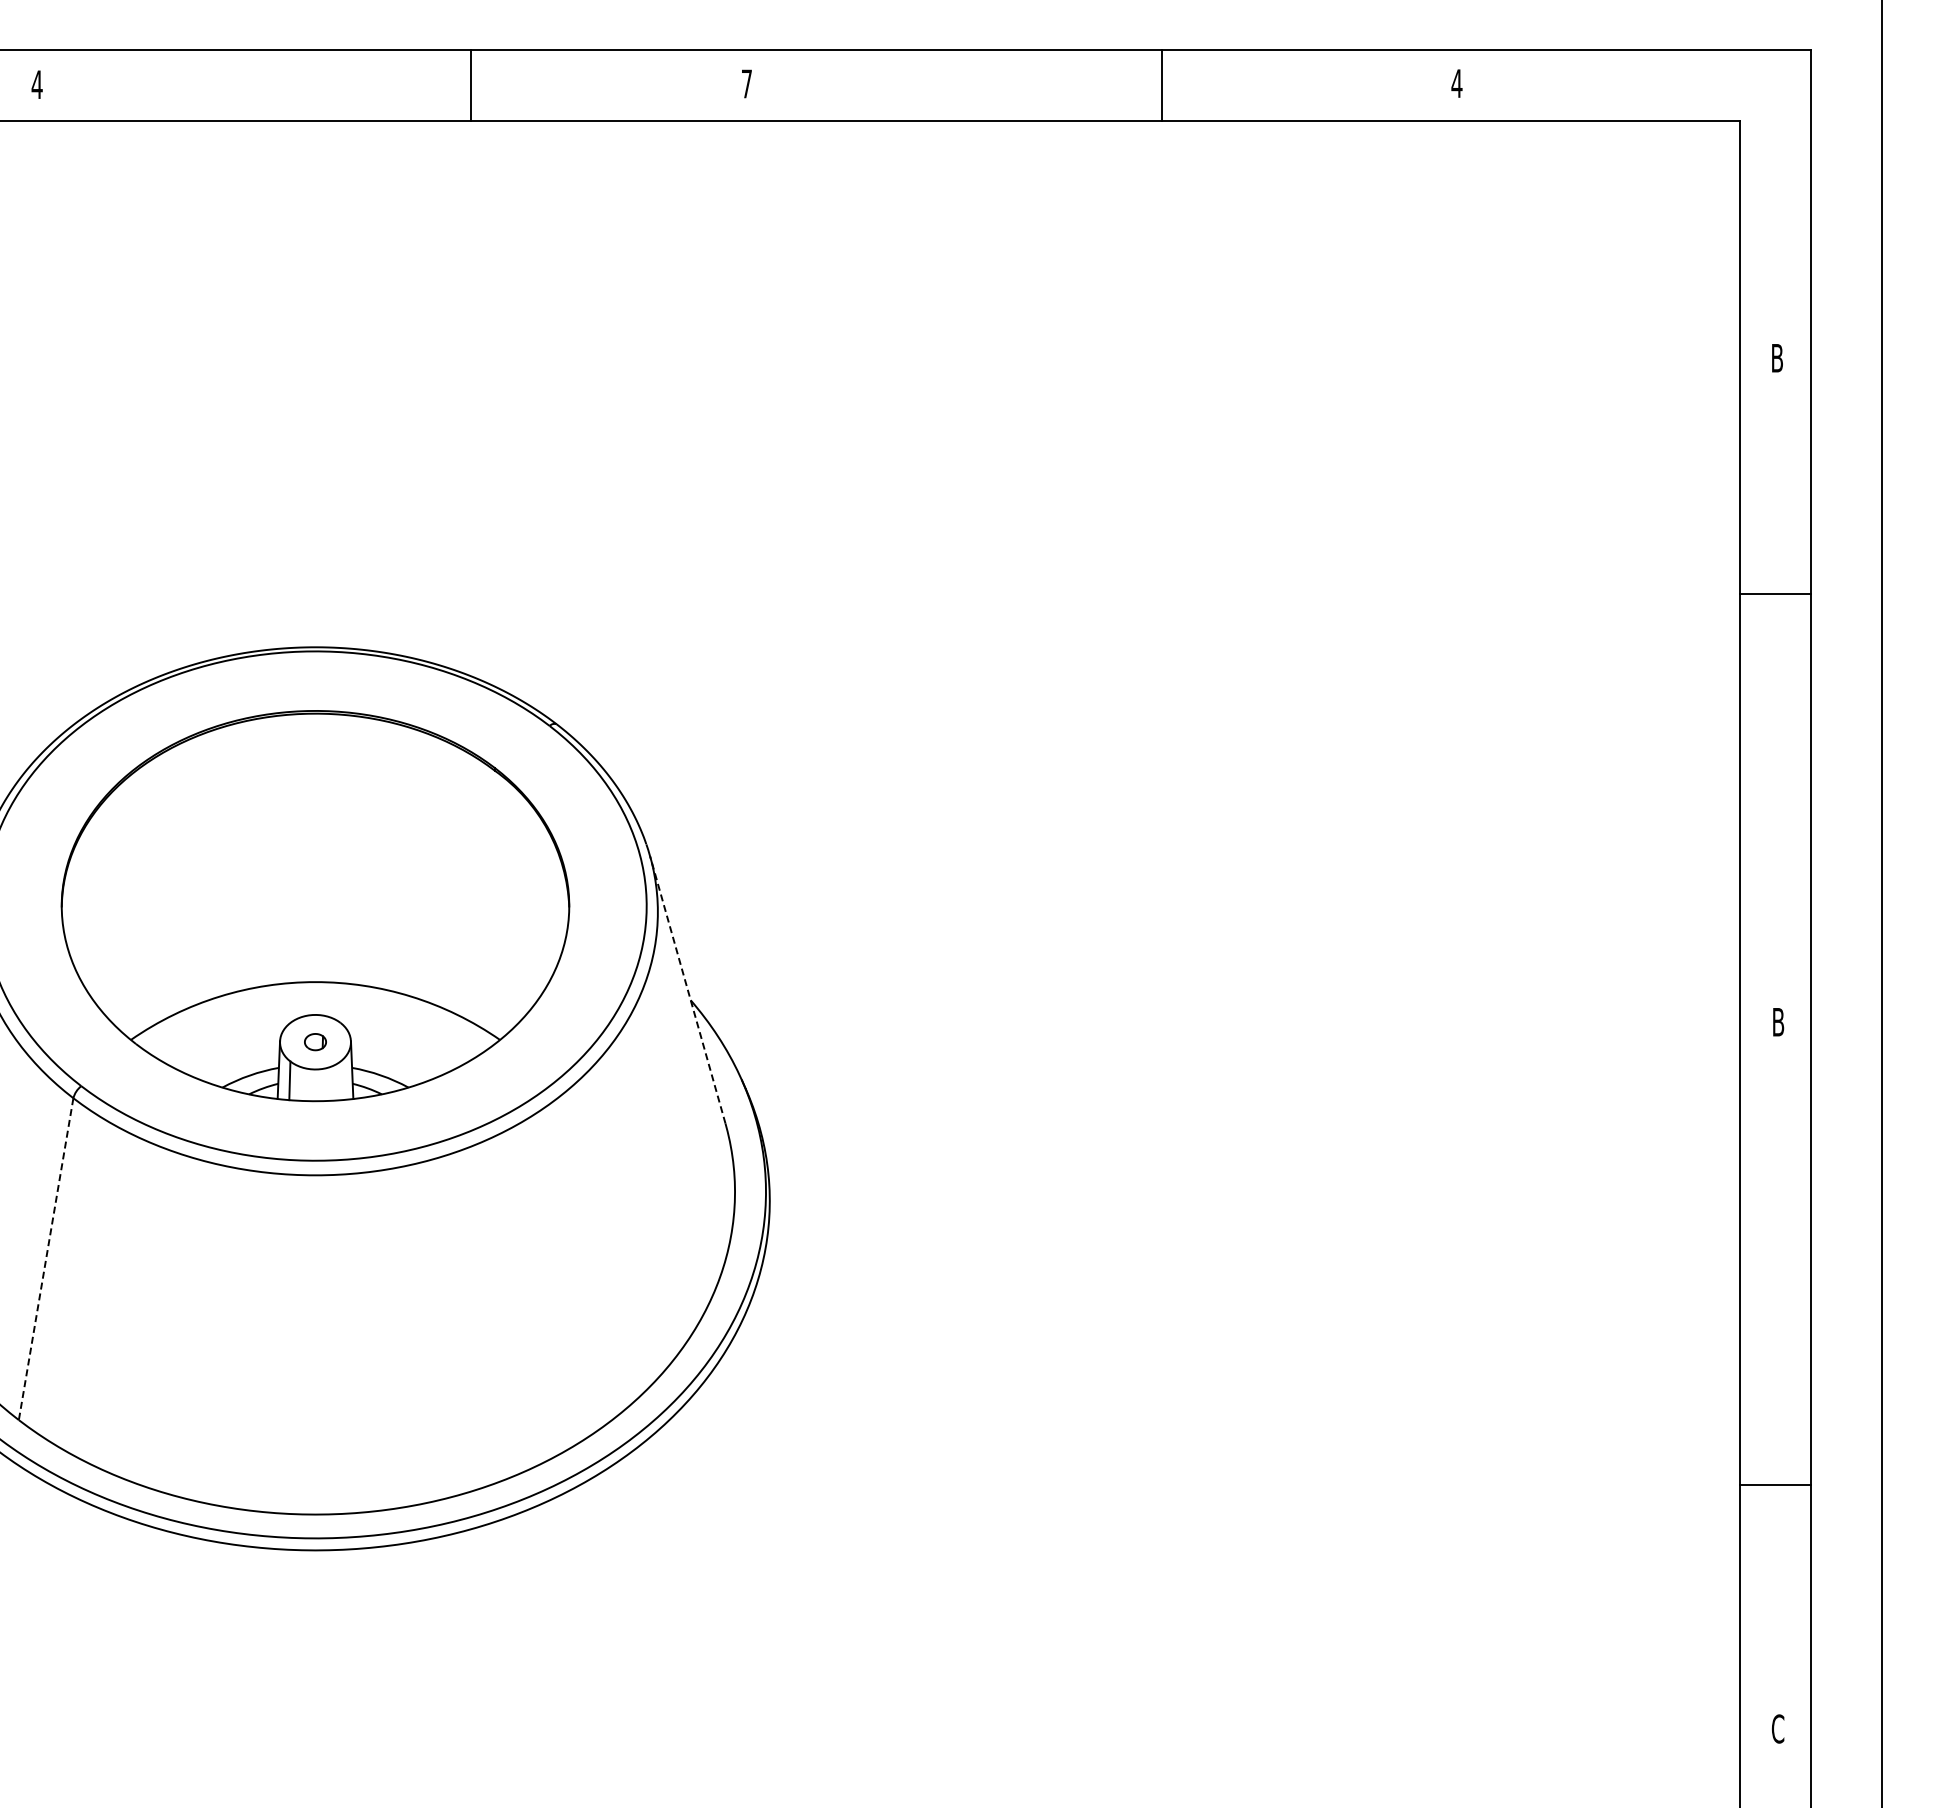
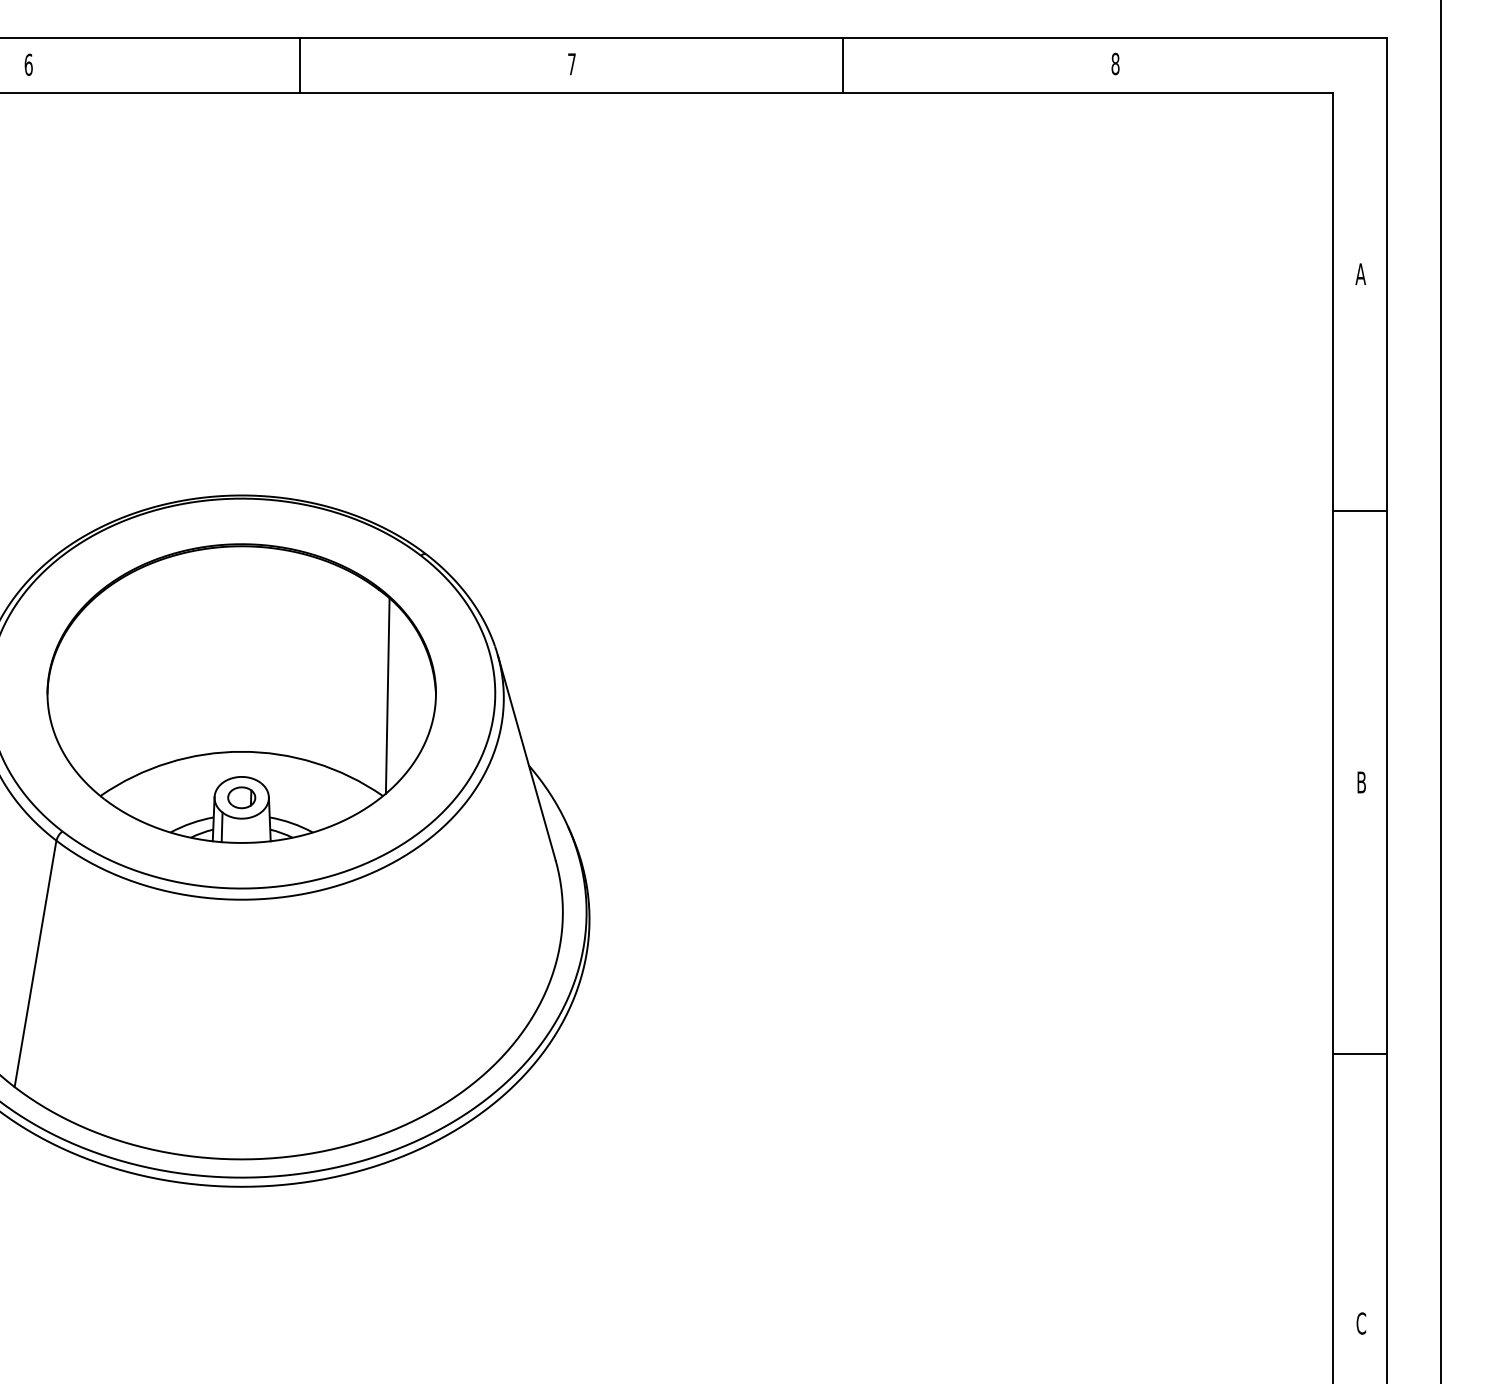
text: (1456, 83) -> (1115, 63), 4 -> 8
text: (36, 84) -> (28, 64), 4 -> 6
line: (470, 84) -> (299, 64), moved
line: (1161, 84) -> (843, 64), moved
text: (1777, 358) -> (1360, 274), B -> A
line: (1775, 594) -> (1359, 510), moved
line: (505, 909) -> (387, 696), added
line: (687, 989) -> (526, 757), dashed -> solid
part: (315, 1041) -> (241, 797), size x1.67
line: (46, 1259) -> (35, 964), dashed -> solid
line: (1775, 1485) -> (1359, 1054), moved

